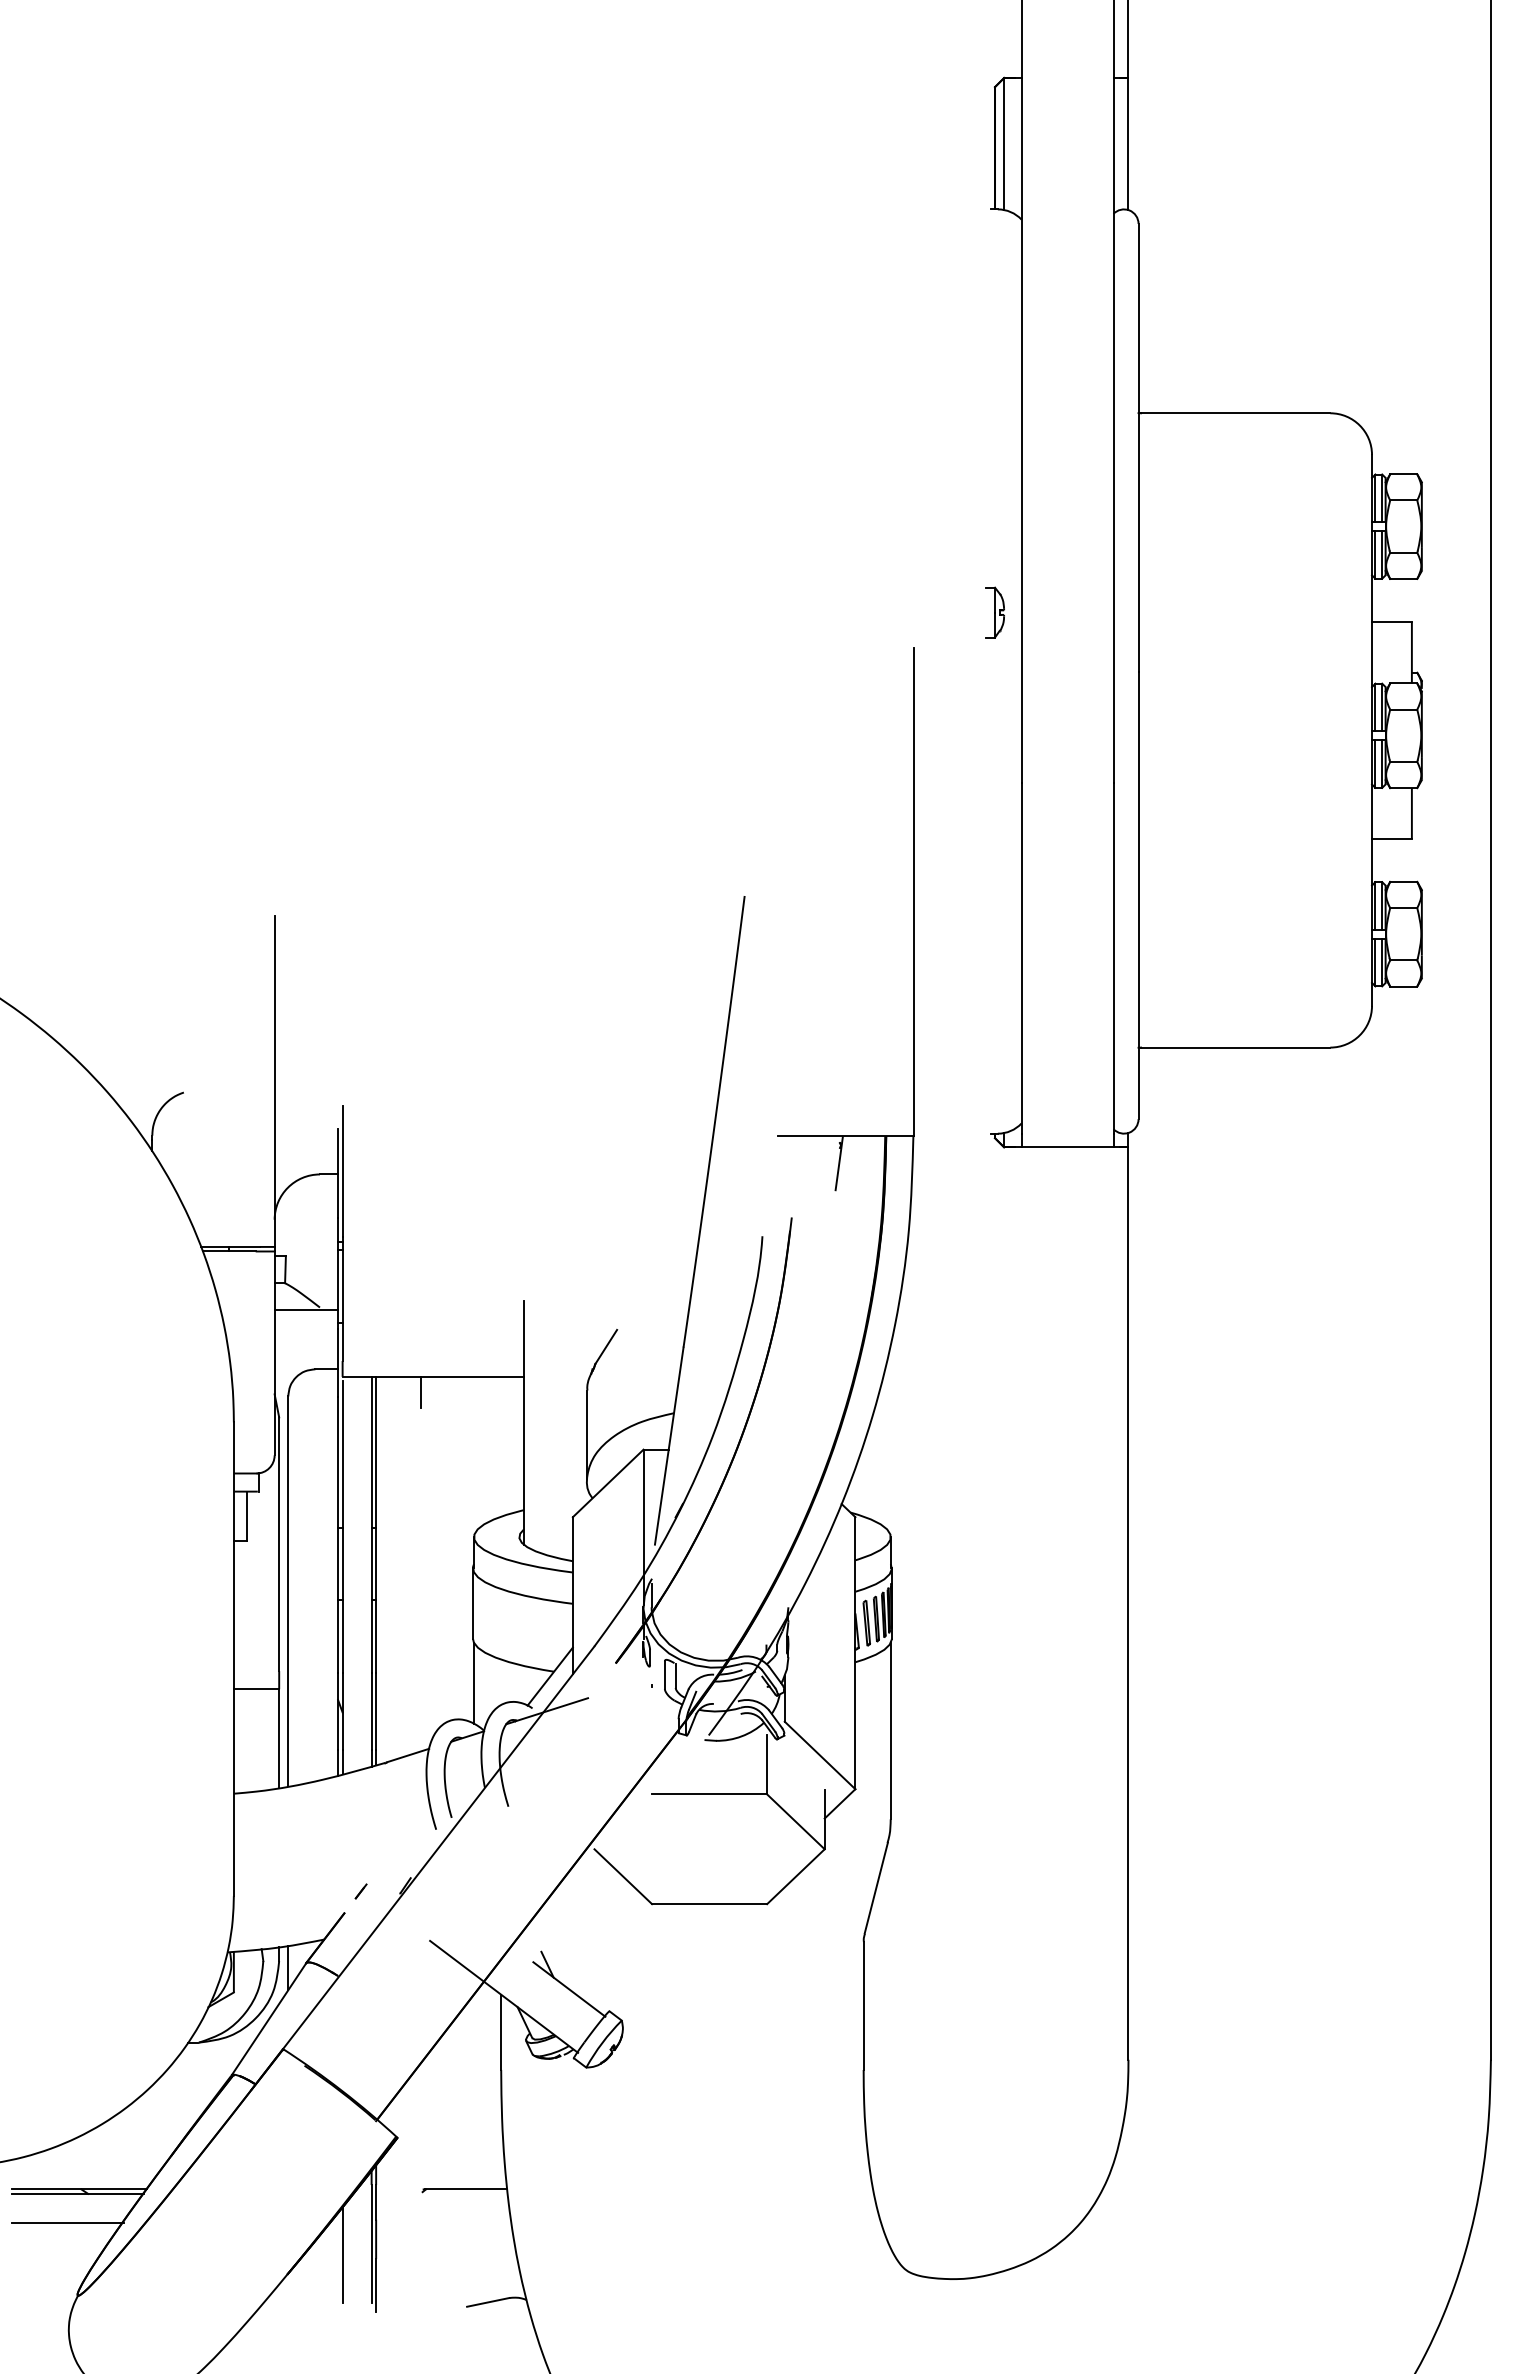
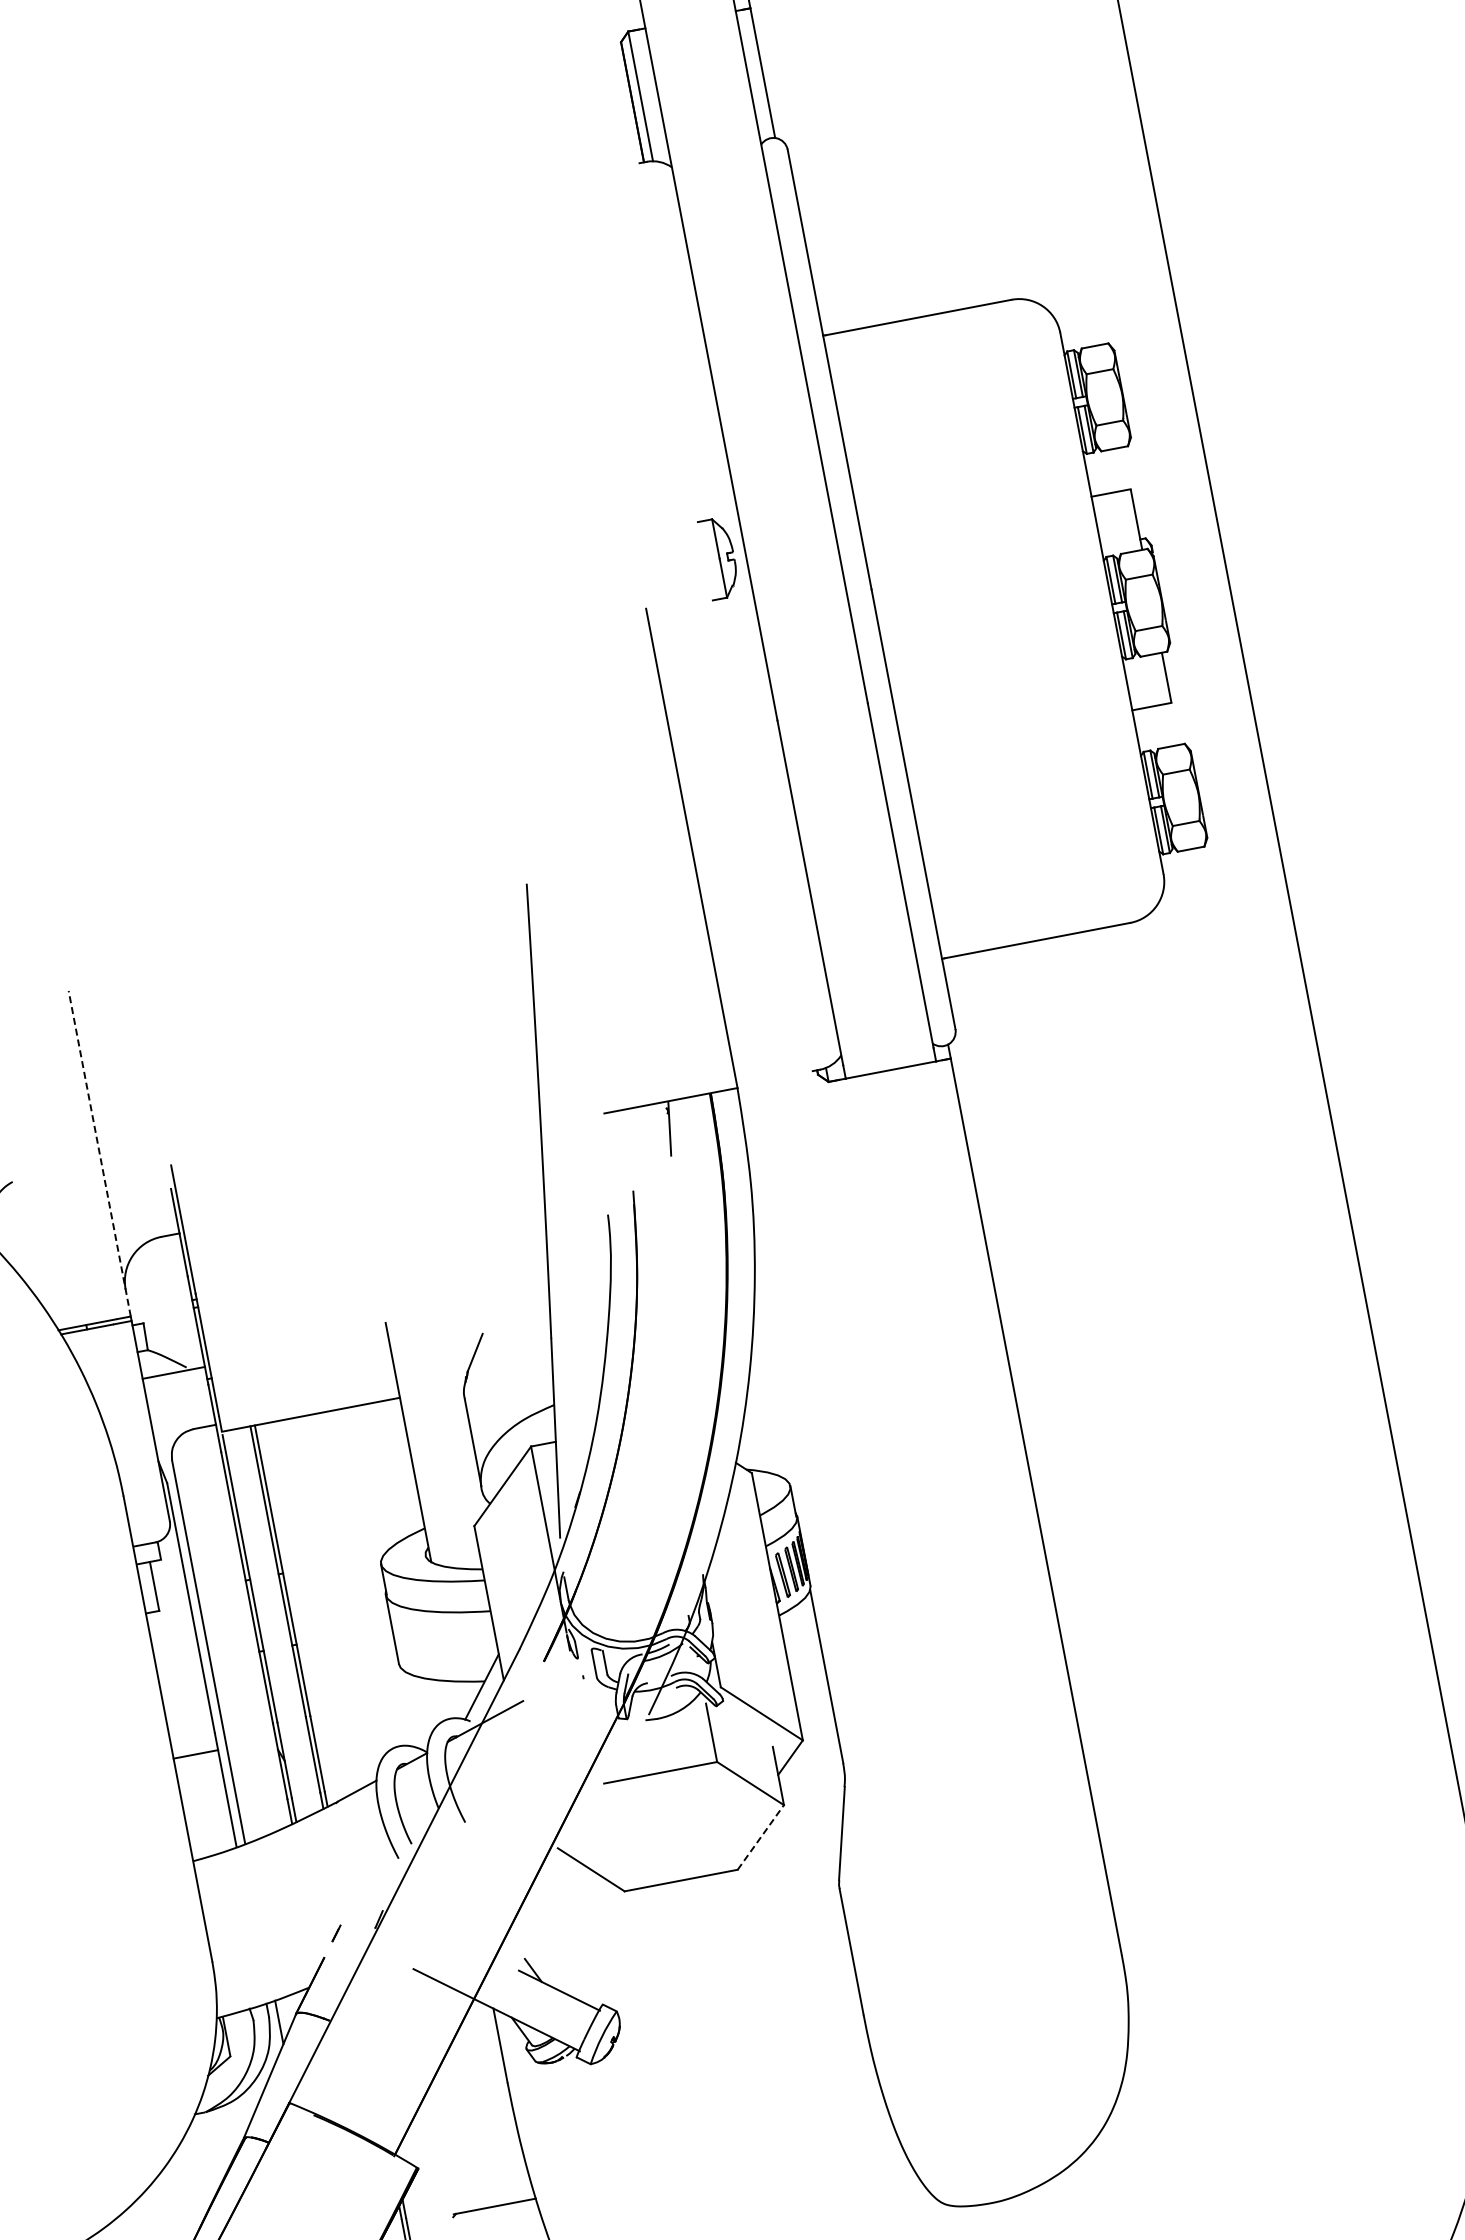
part: (994, 612) -> (719, 558), size x1.6
line: (274, 1081) -> (99, 1154), solid -> dashed
line: (421, 1392) -> (302, 1431), removed
line: (474, 1682) -> (408, 1706), removed
line: (795, 1876) -> (760, 1837), solid -> dashed

